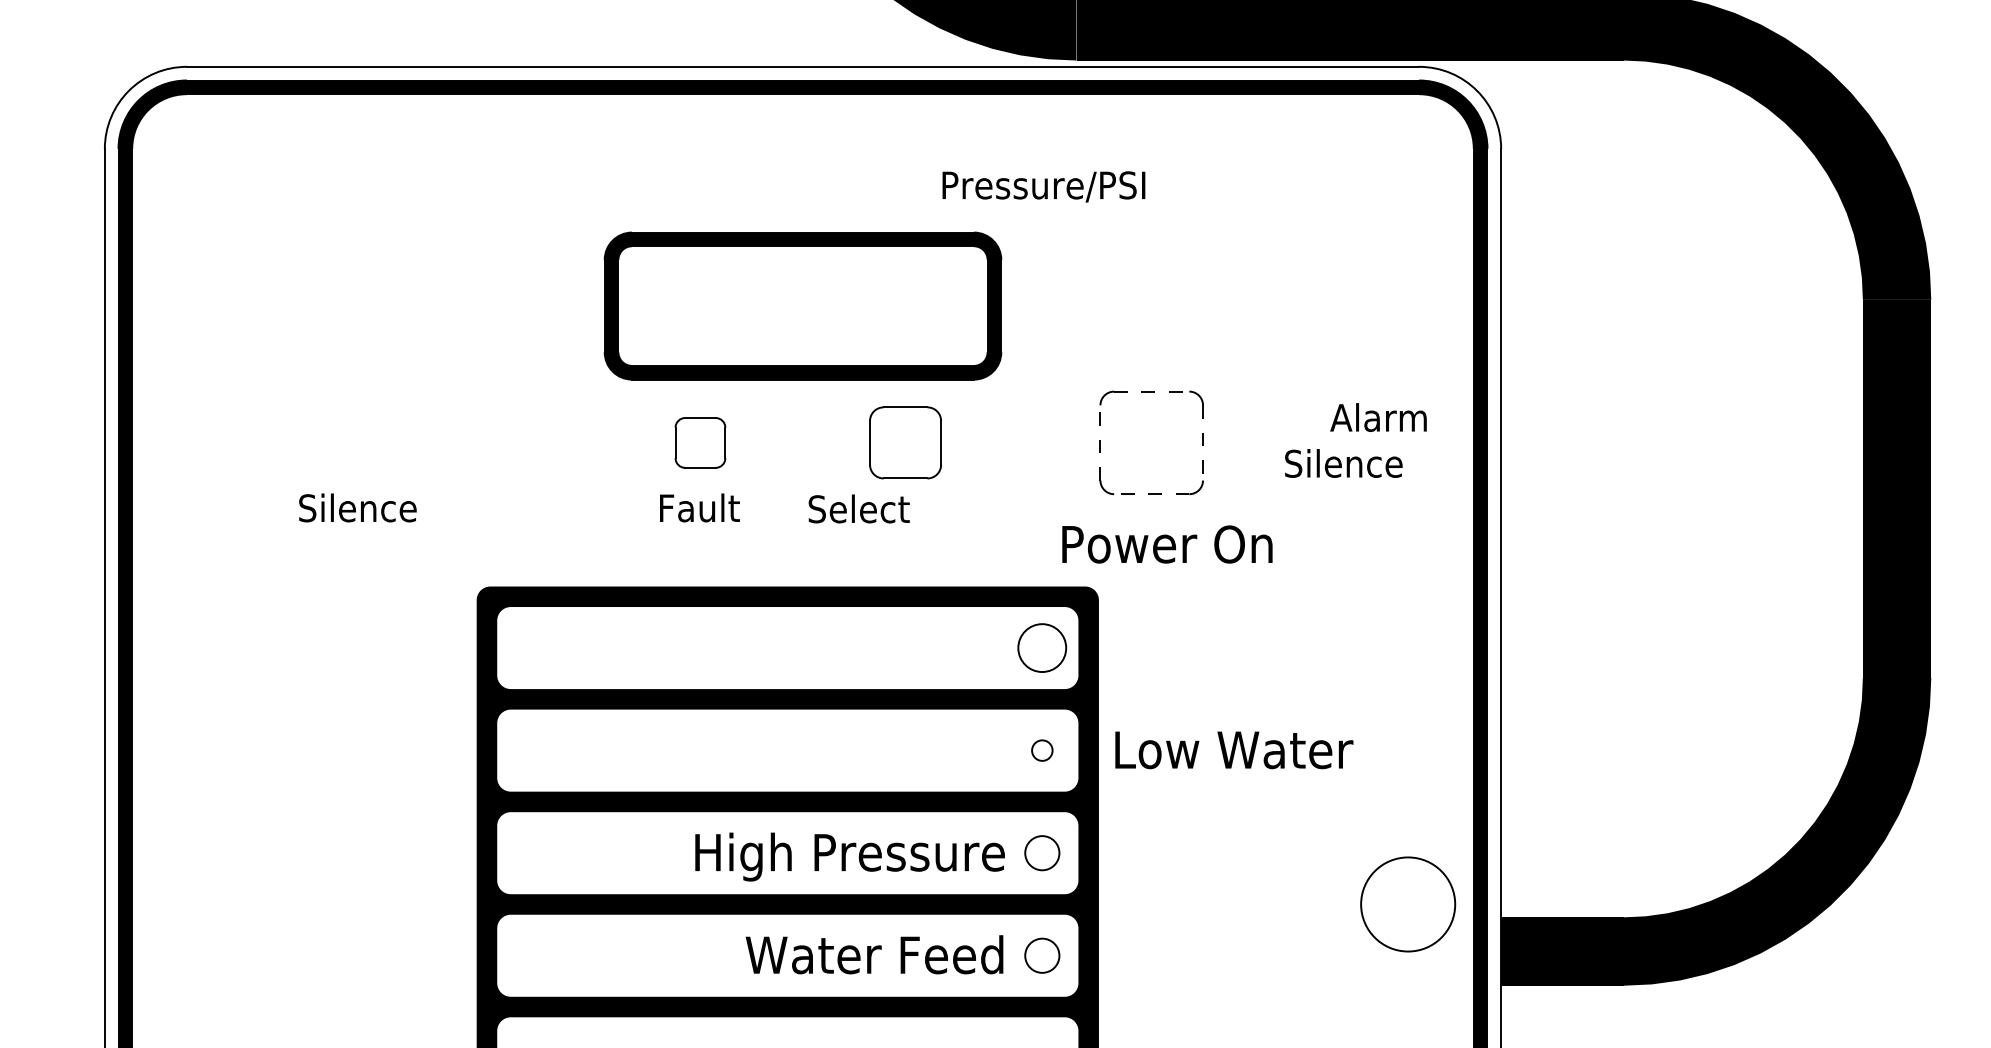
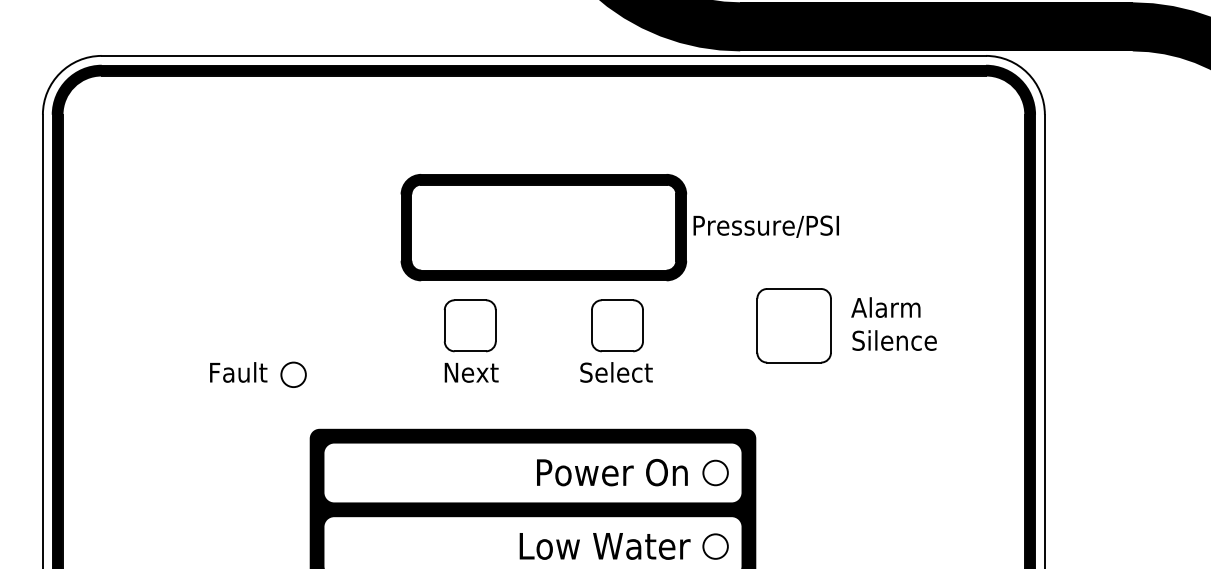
text: (1043, 186) -> (765, 226), moved
line: (1151, 391) -> (793, 288), dashed -> solid
text: (1378, 417) -> (885, 307), moved
part: (700, 442) -> (470, 325), size x1.43
line: (1100, 442) -> (757, 325), dashed -> solid
line: (1203, 442) -> (831, 325), dashed -> solid
text: (1343, 463) -> (894, 340), moved
line: (1151, 494) -> (793, 362), dashed -> solid
text: (358, 507) -> (224, 372), Silence -> Fault
text: (693, 507) -> (465, 372), Fault -> Next
text: (858, 508) -> (616, 372), moved
circle: (454, 511) -> (293, 375), added
text: (1167, 544) -> (612, 472), moved
circle: (1042, 647) -> (715, 472), size x0.71
circle: (1042, 750) -> (715, 546), size x1.67
text: (1234, 750) -> (605, 546), moved

